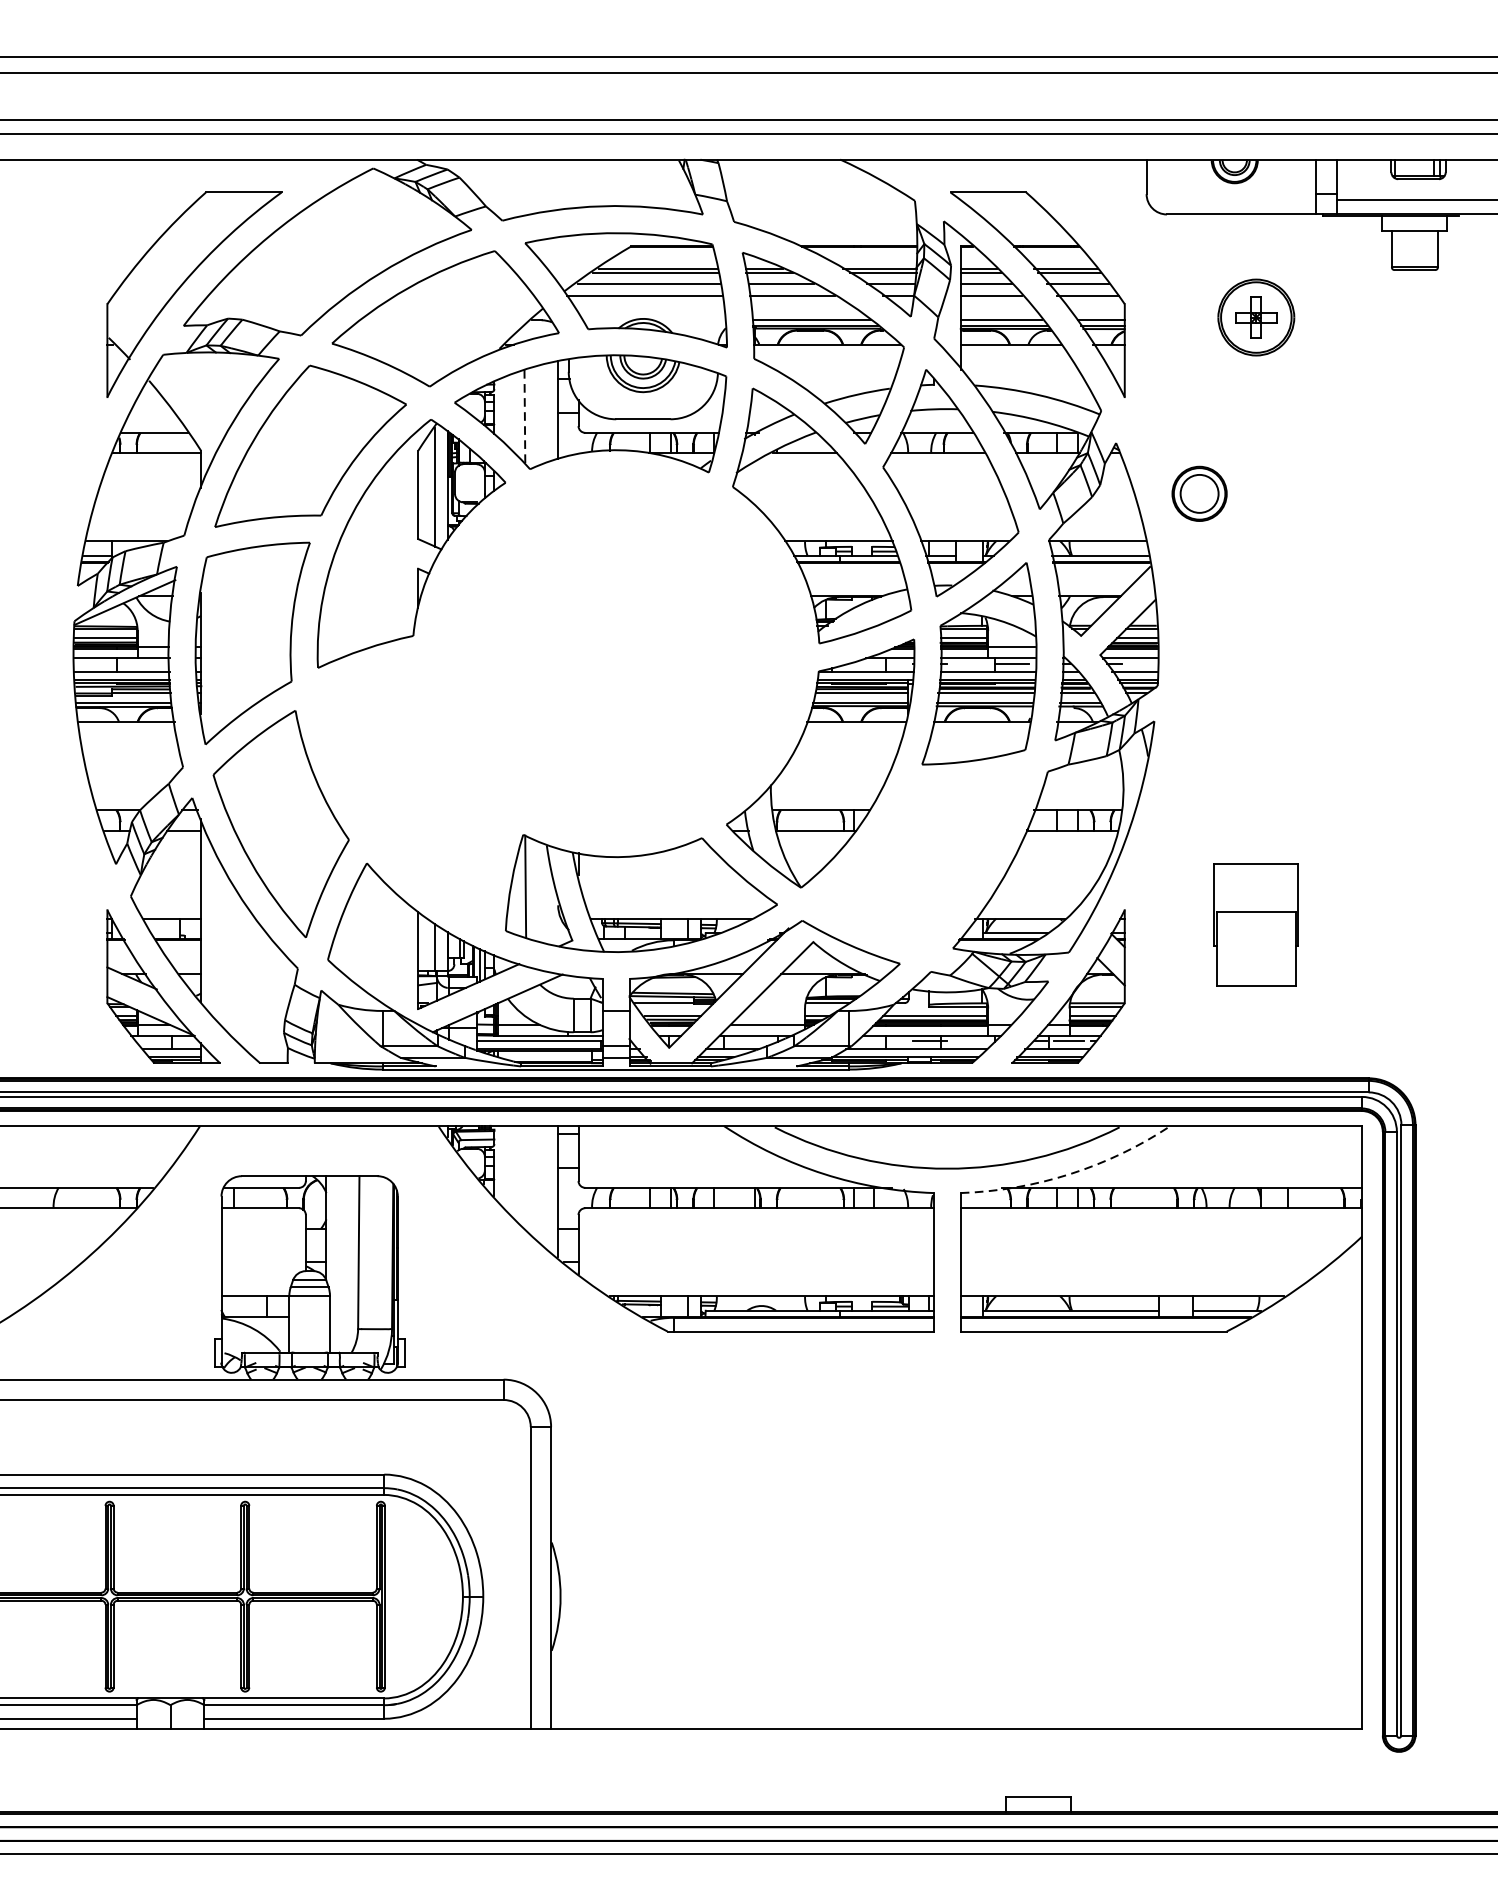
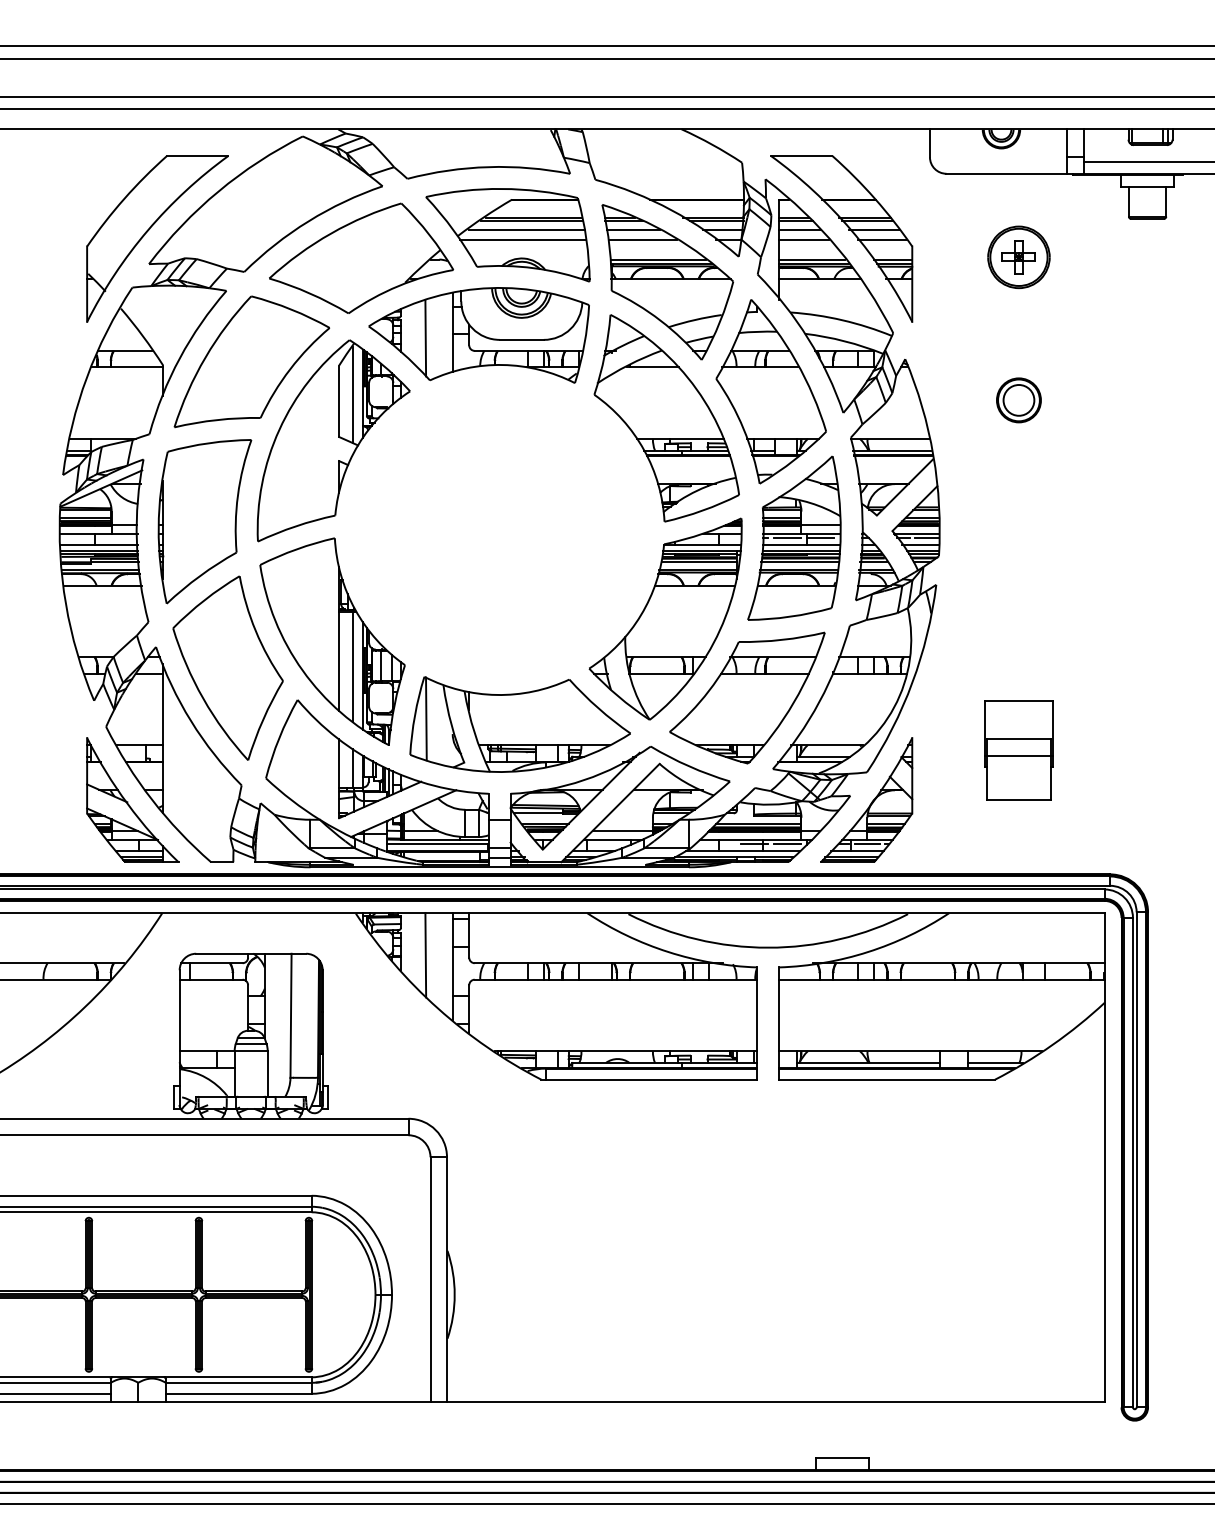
line: (524, 417) -> (425, 338), dashed -> solid
part: (1199, 494) -> (1018, 400), moved
line: (970, 664) -> (787, 538), added
line: (1143, 664) -> (927, 538), added
part: (409, 791) -> (332, 641), added
part: (921, 860) -> (747, 697), added
line: (1255, 931) -> (1018, 755), added
line: (970, 1041) -> (787, 844), added
arc: (1070, 1174) -> (868, 952), dashed -> solid
line: (524, 1177) -> (425, 954), added

